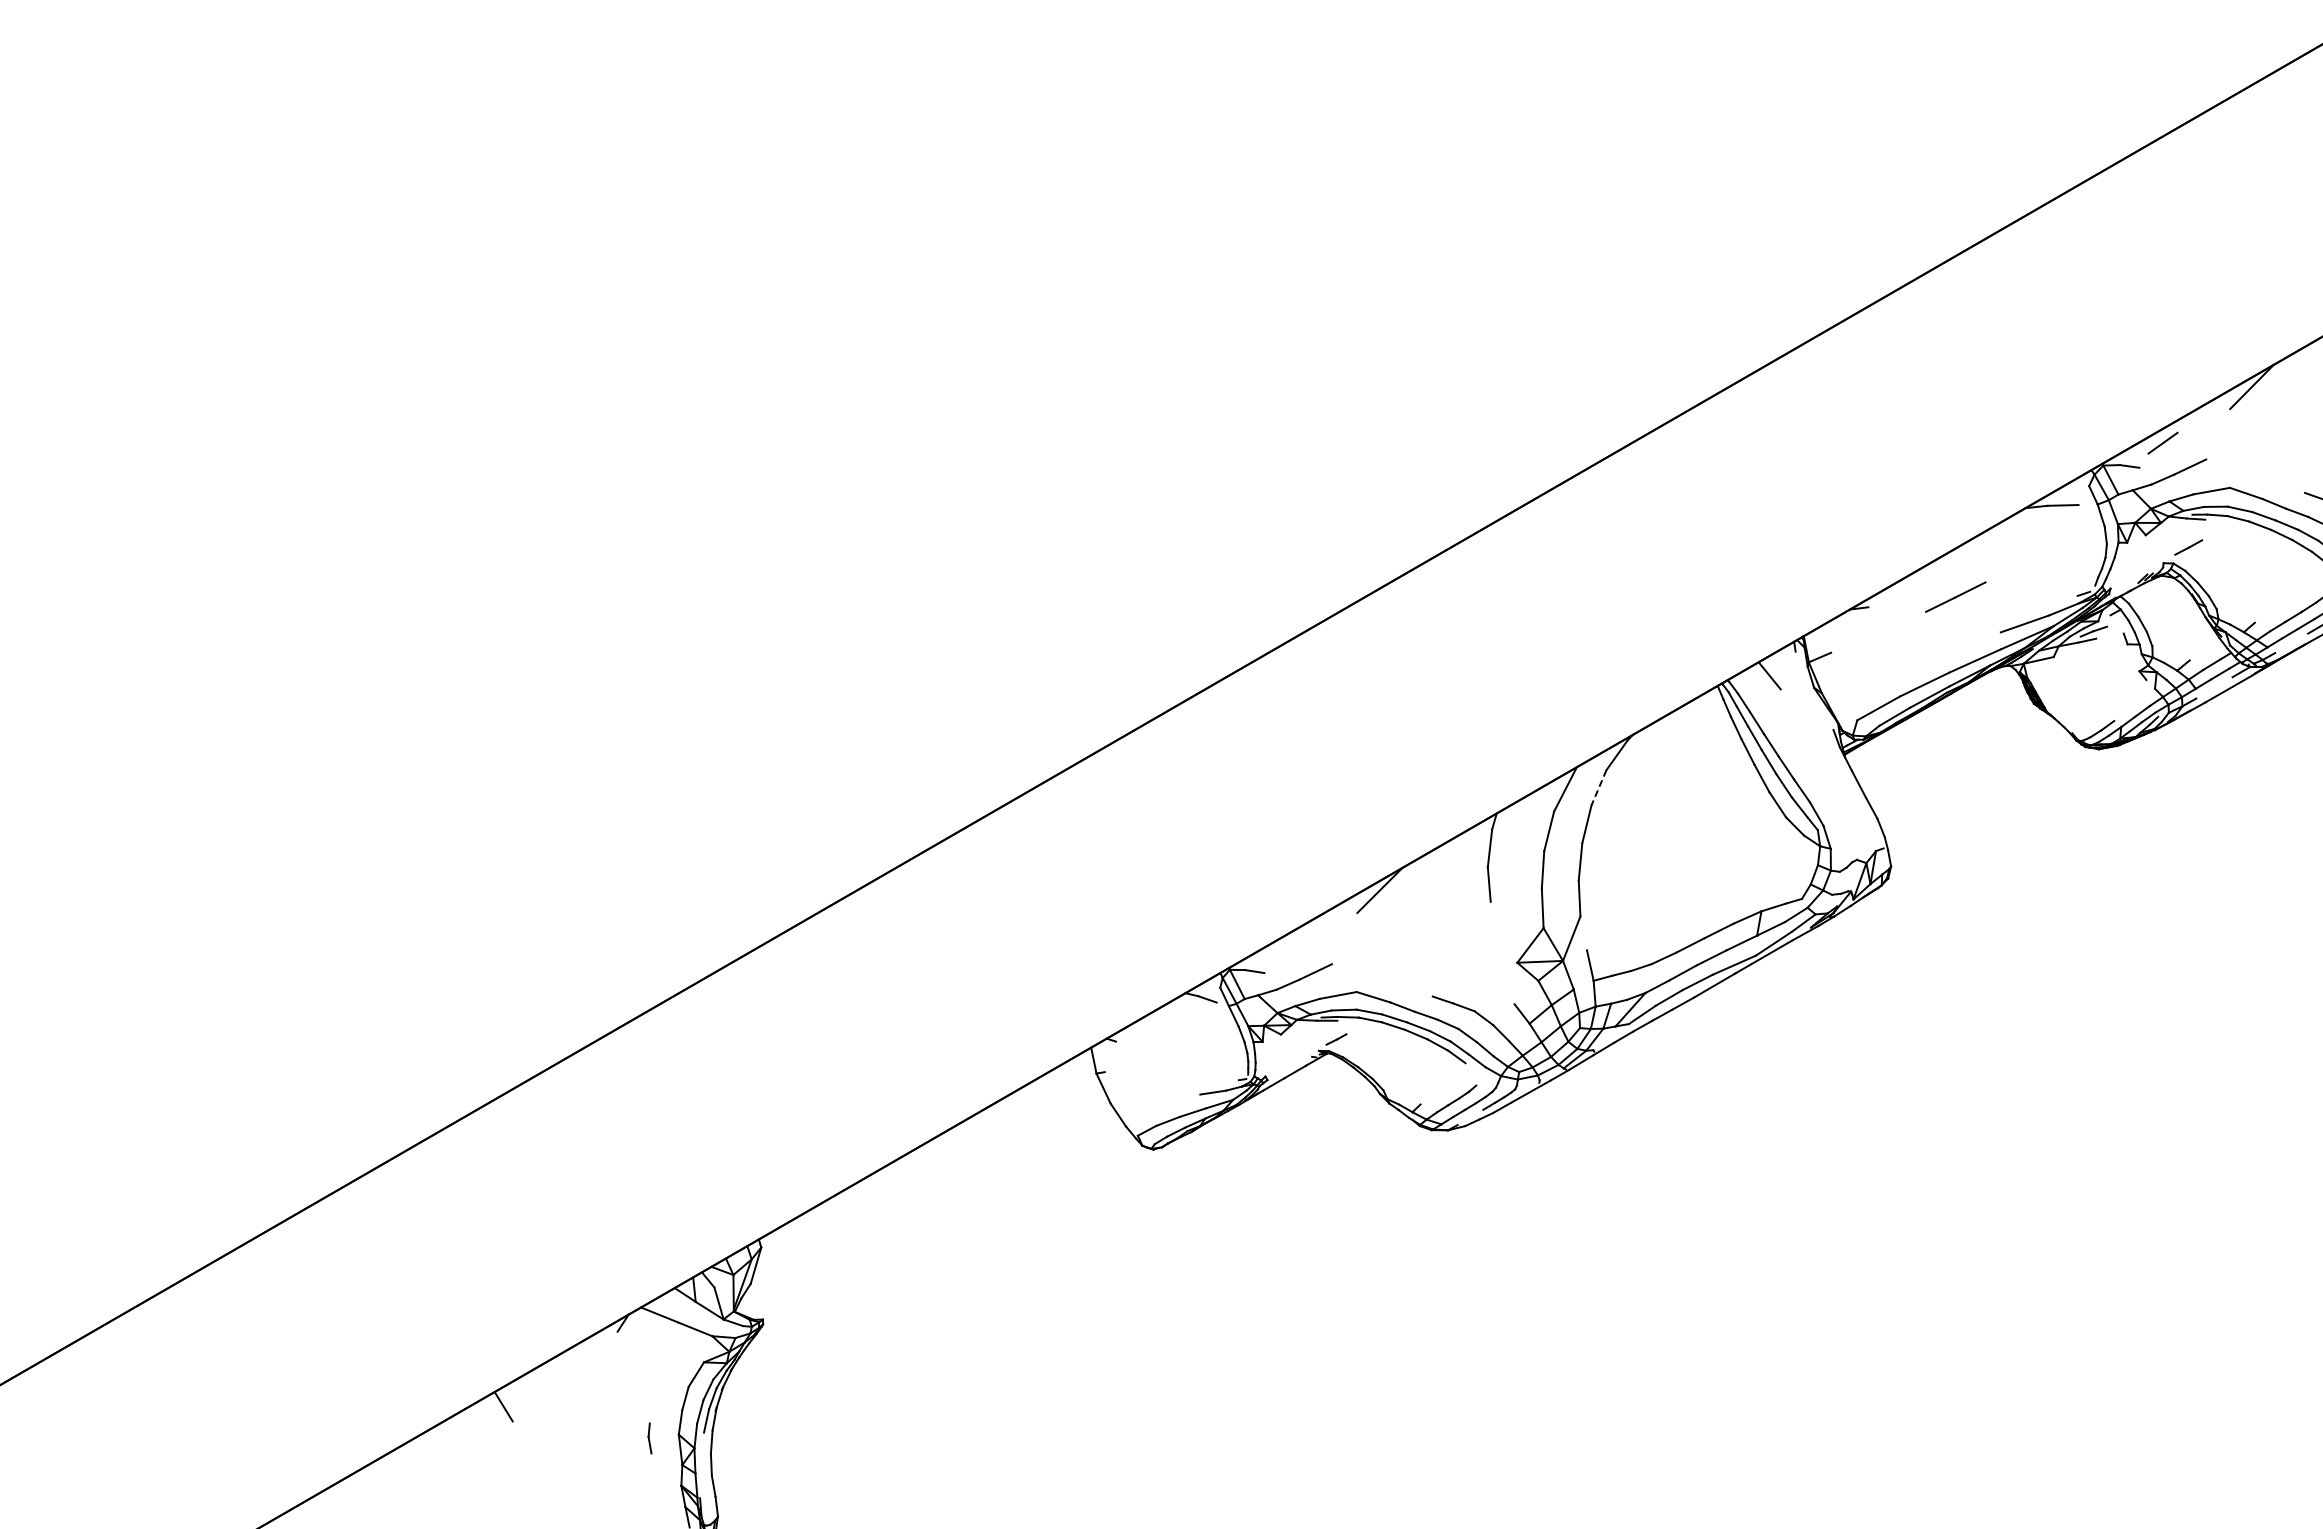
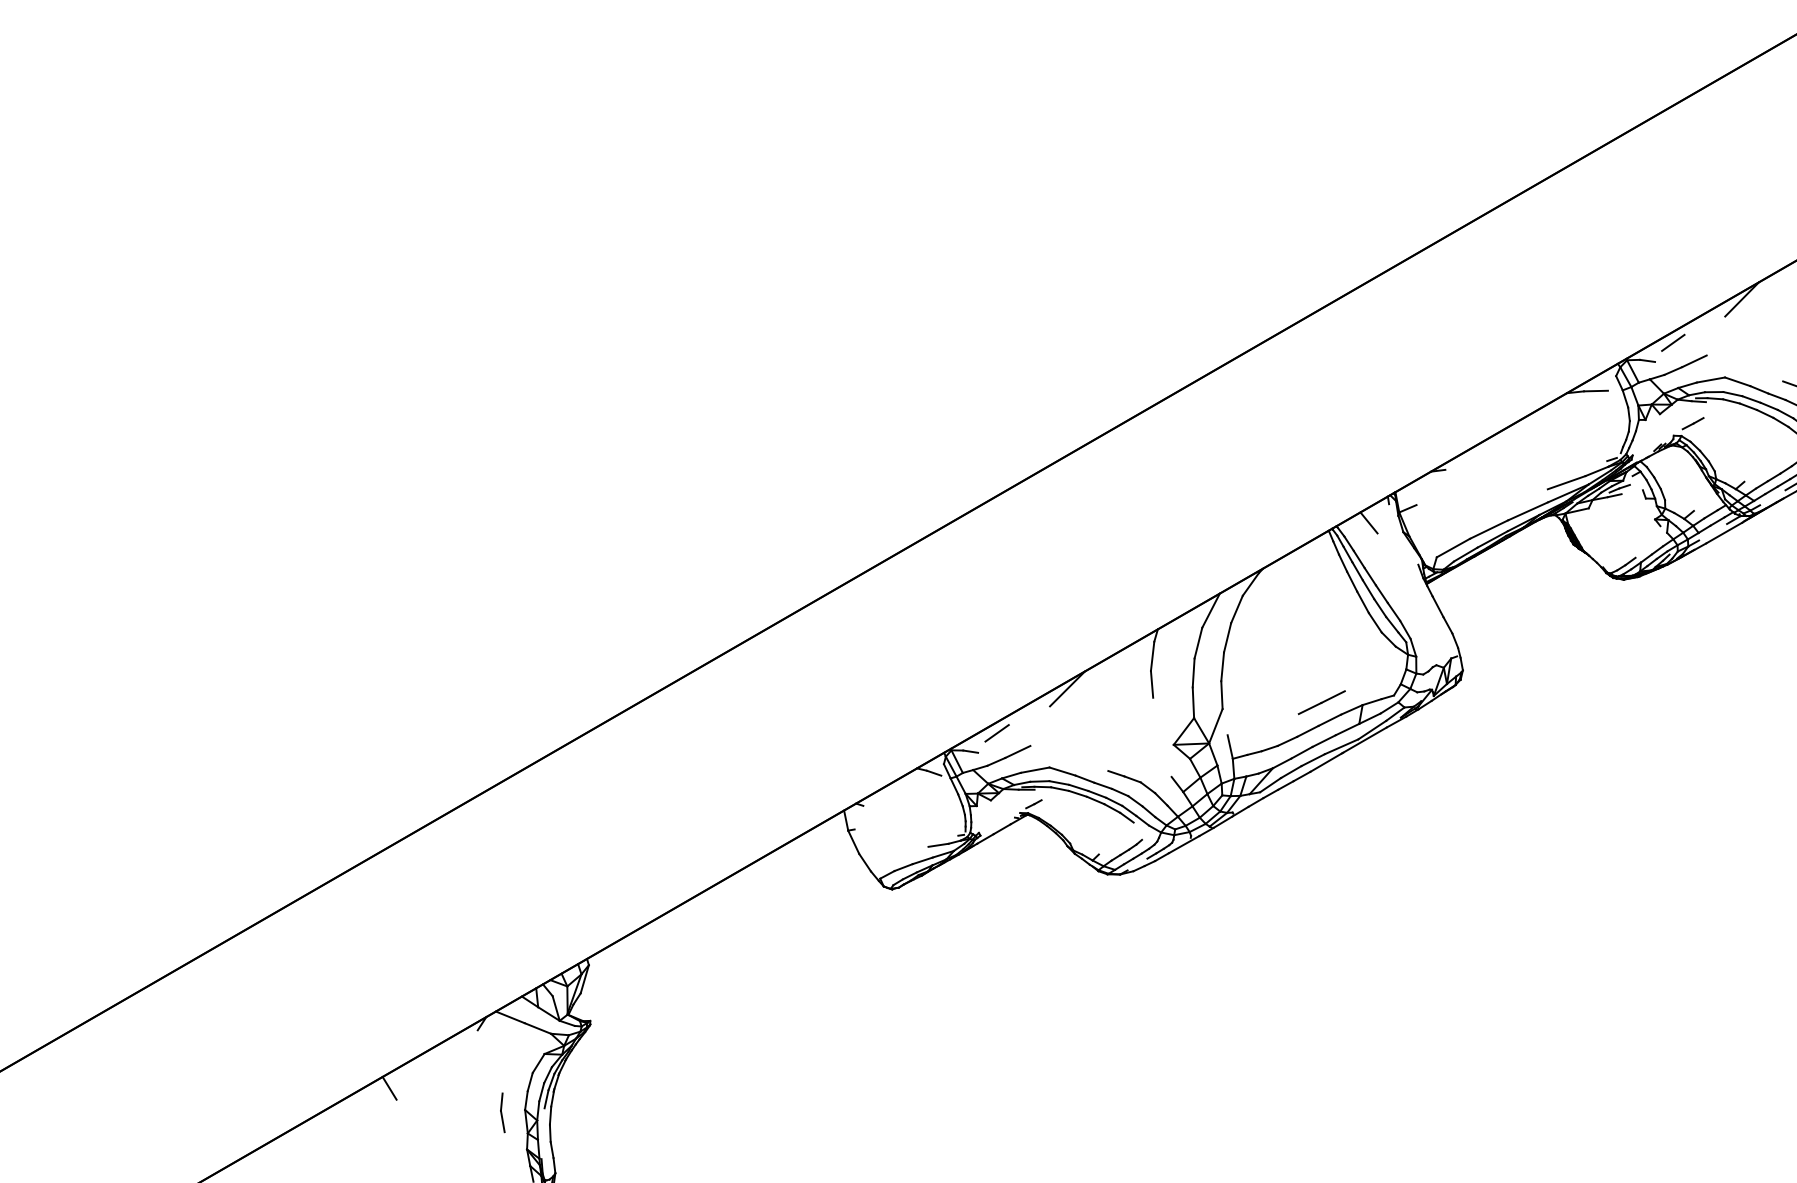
line: (1955, 596) -> (1321, 702), moved
line: (1598, 788) -> (1236, 610), dashed -> solid
line: (1288, 947) -> (996, 733), added
part: (649, 1438) -> (502, 1112), size x1.67

